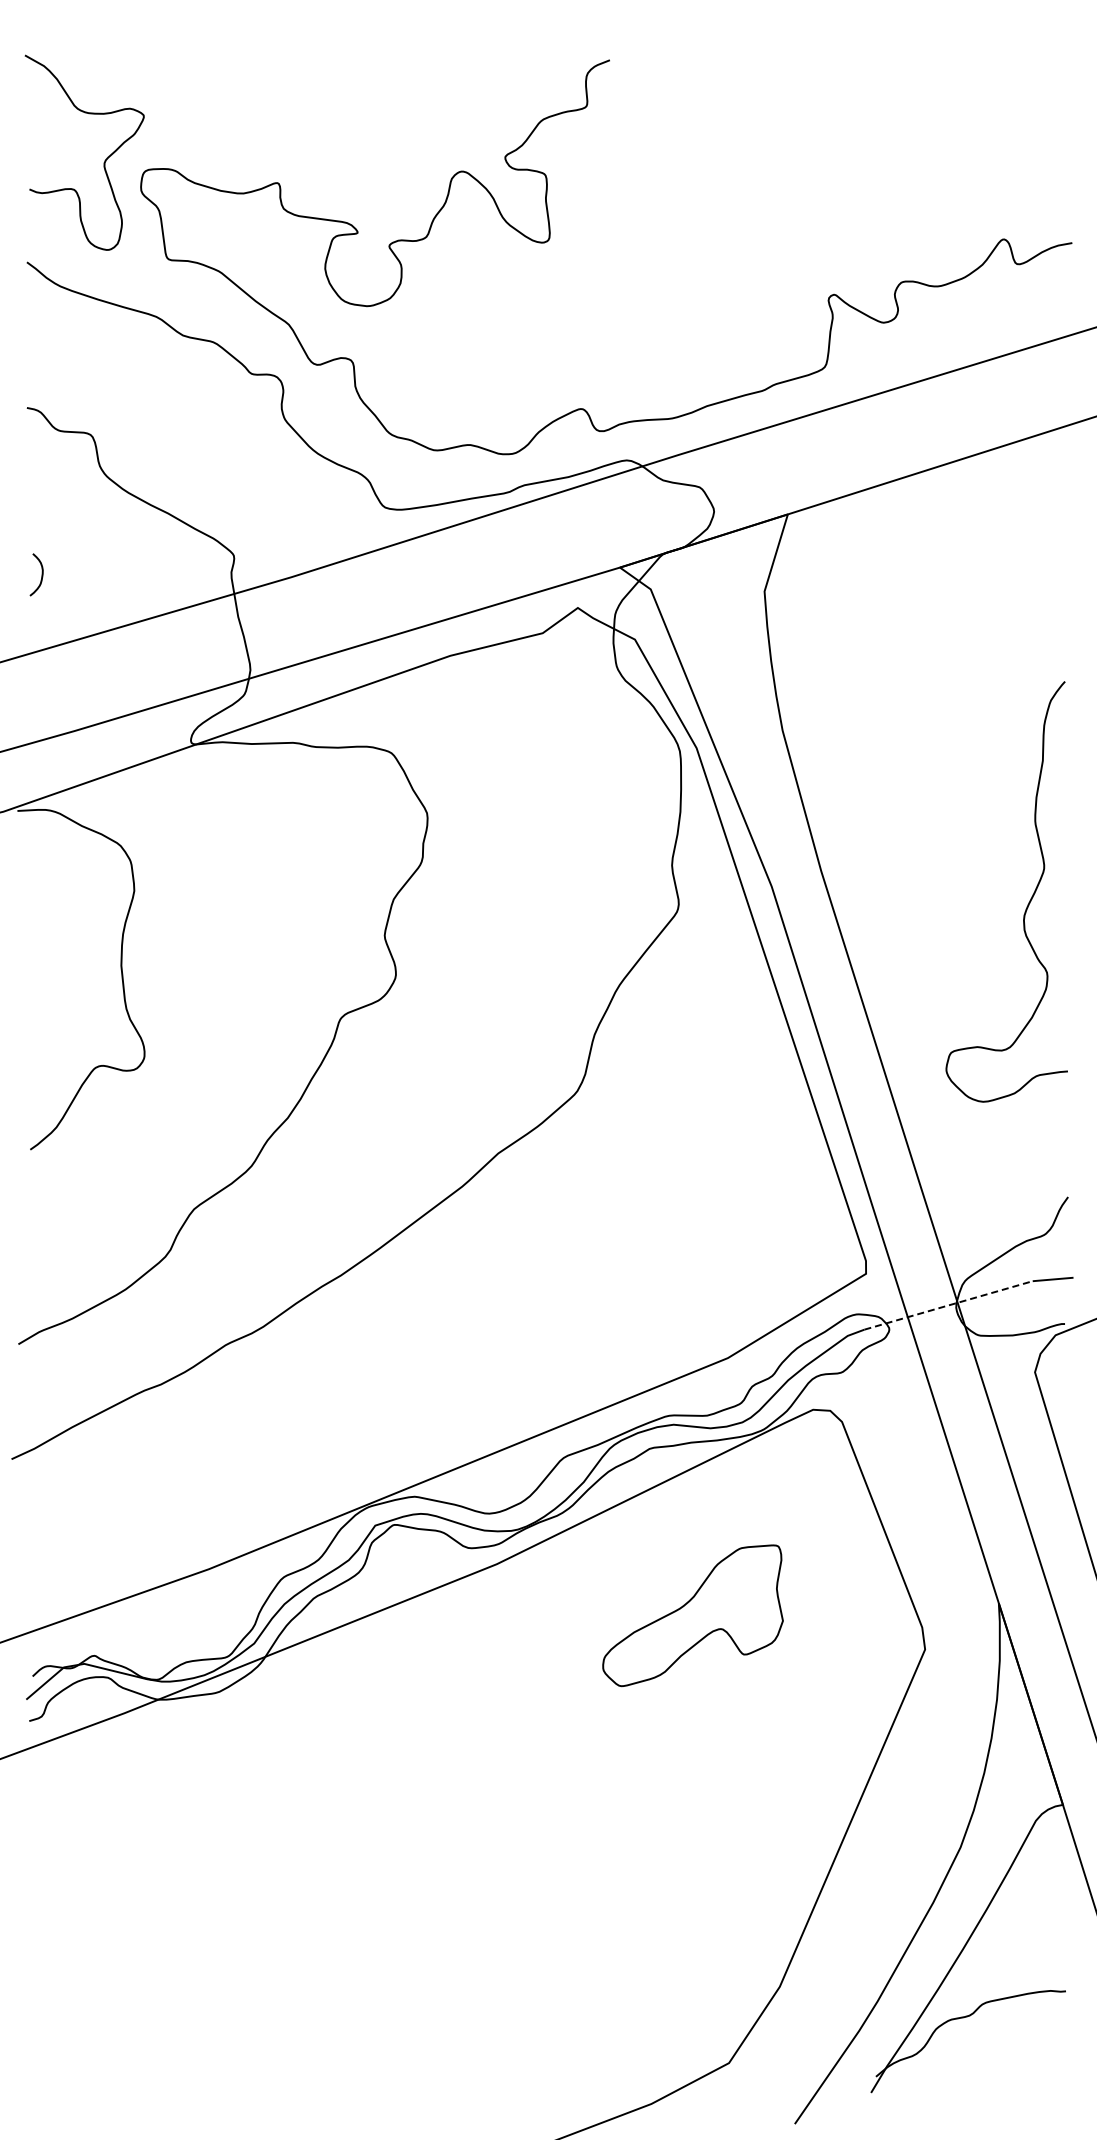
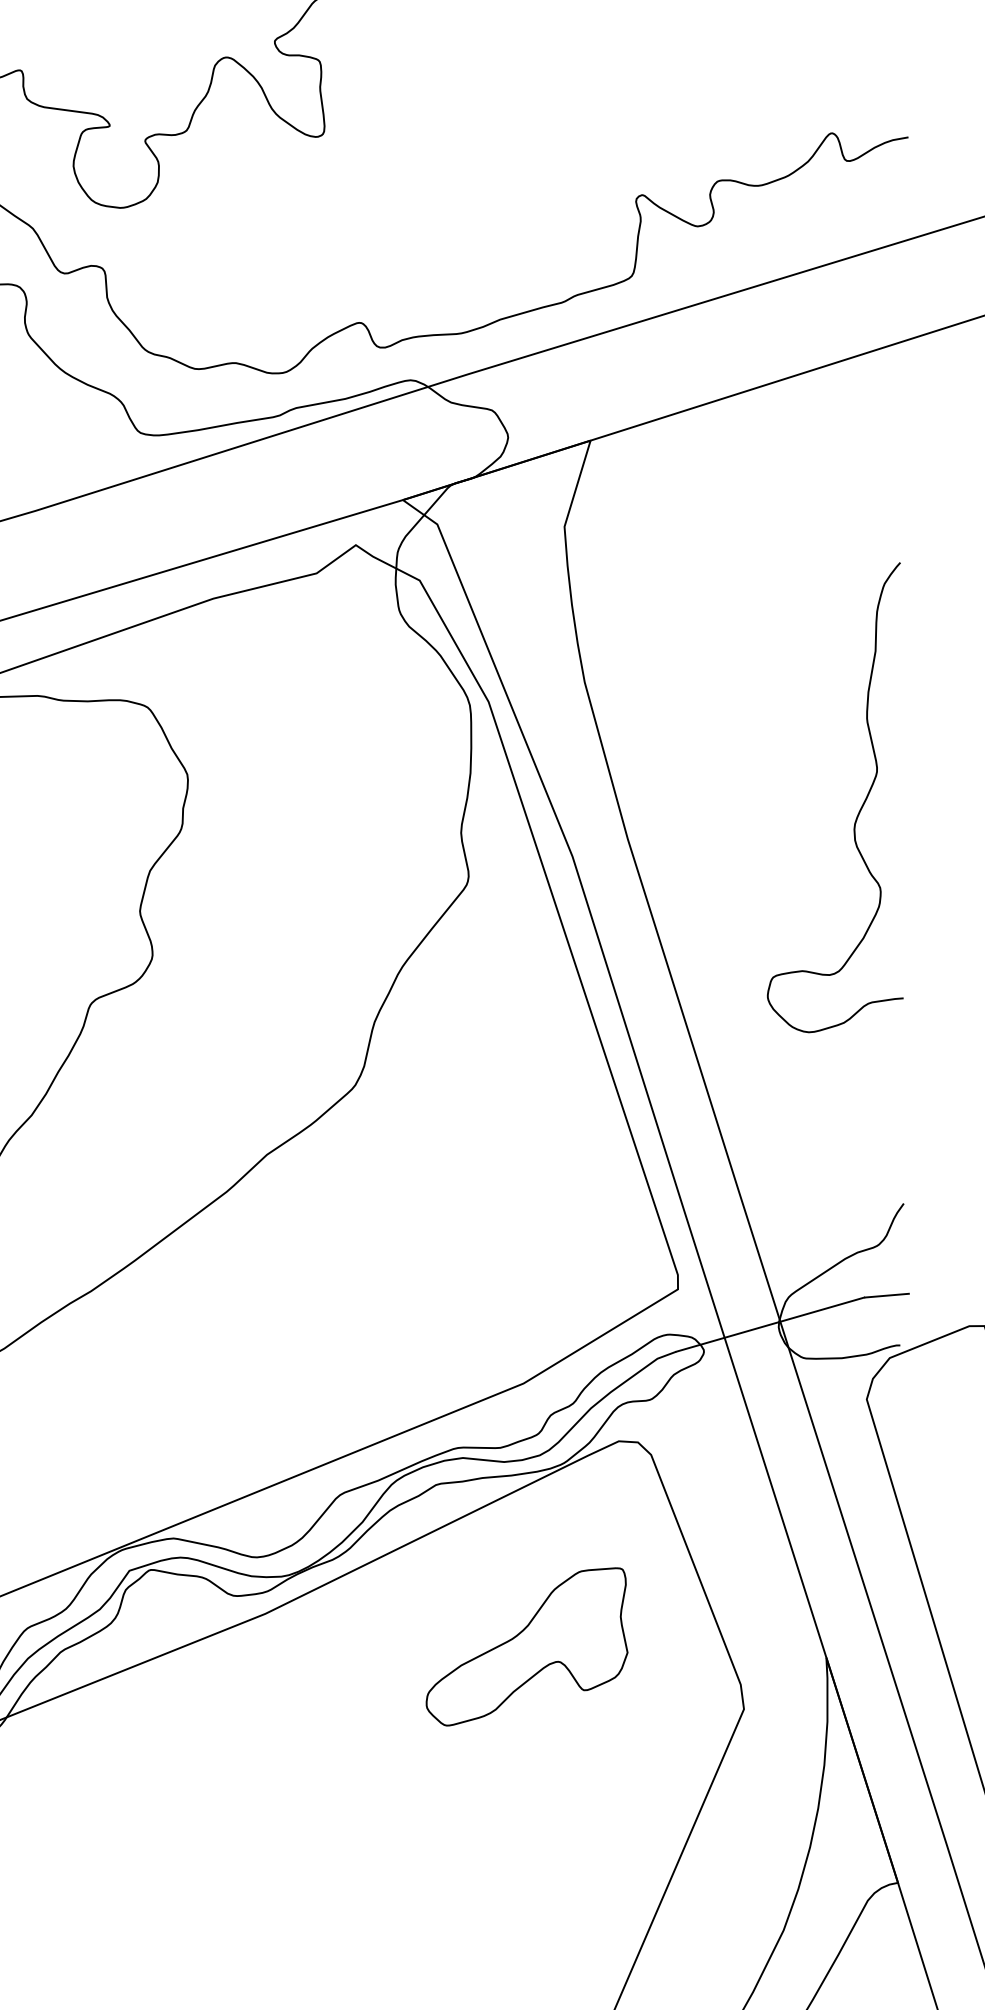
curve: (1028, 902) -> (859, 809), moved
line: (948, 1305) -> (770, 1324), dashed -> solid
part: (692, 1615) -> (526, 1646), moved

